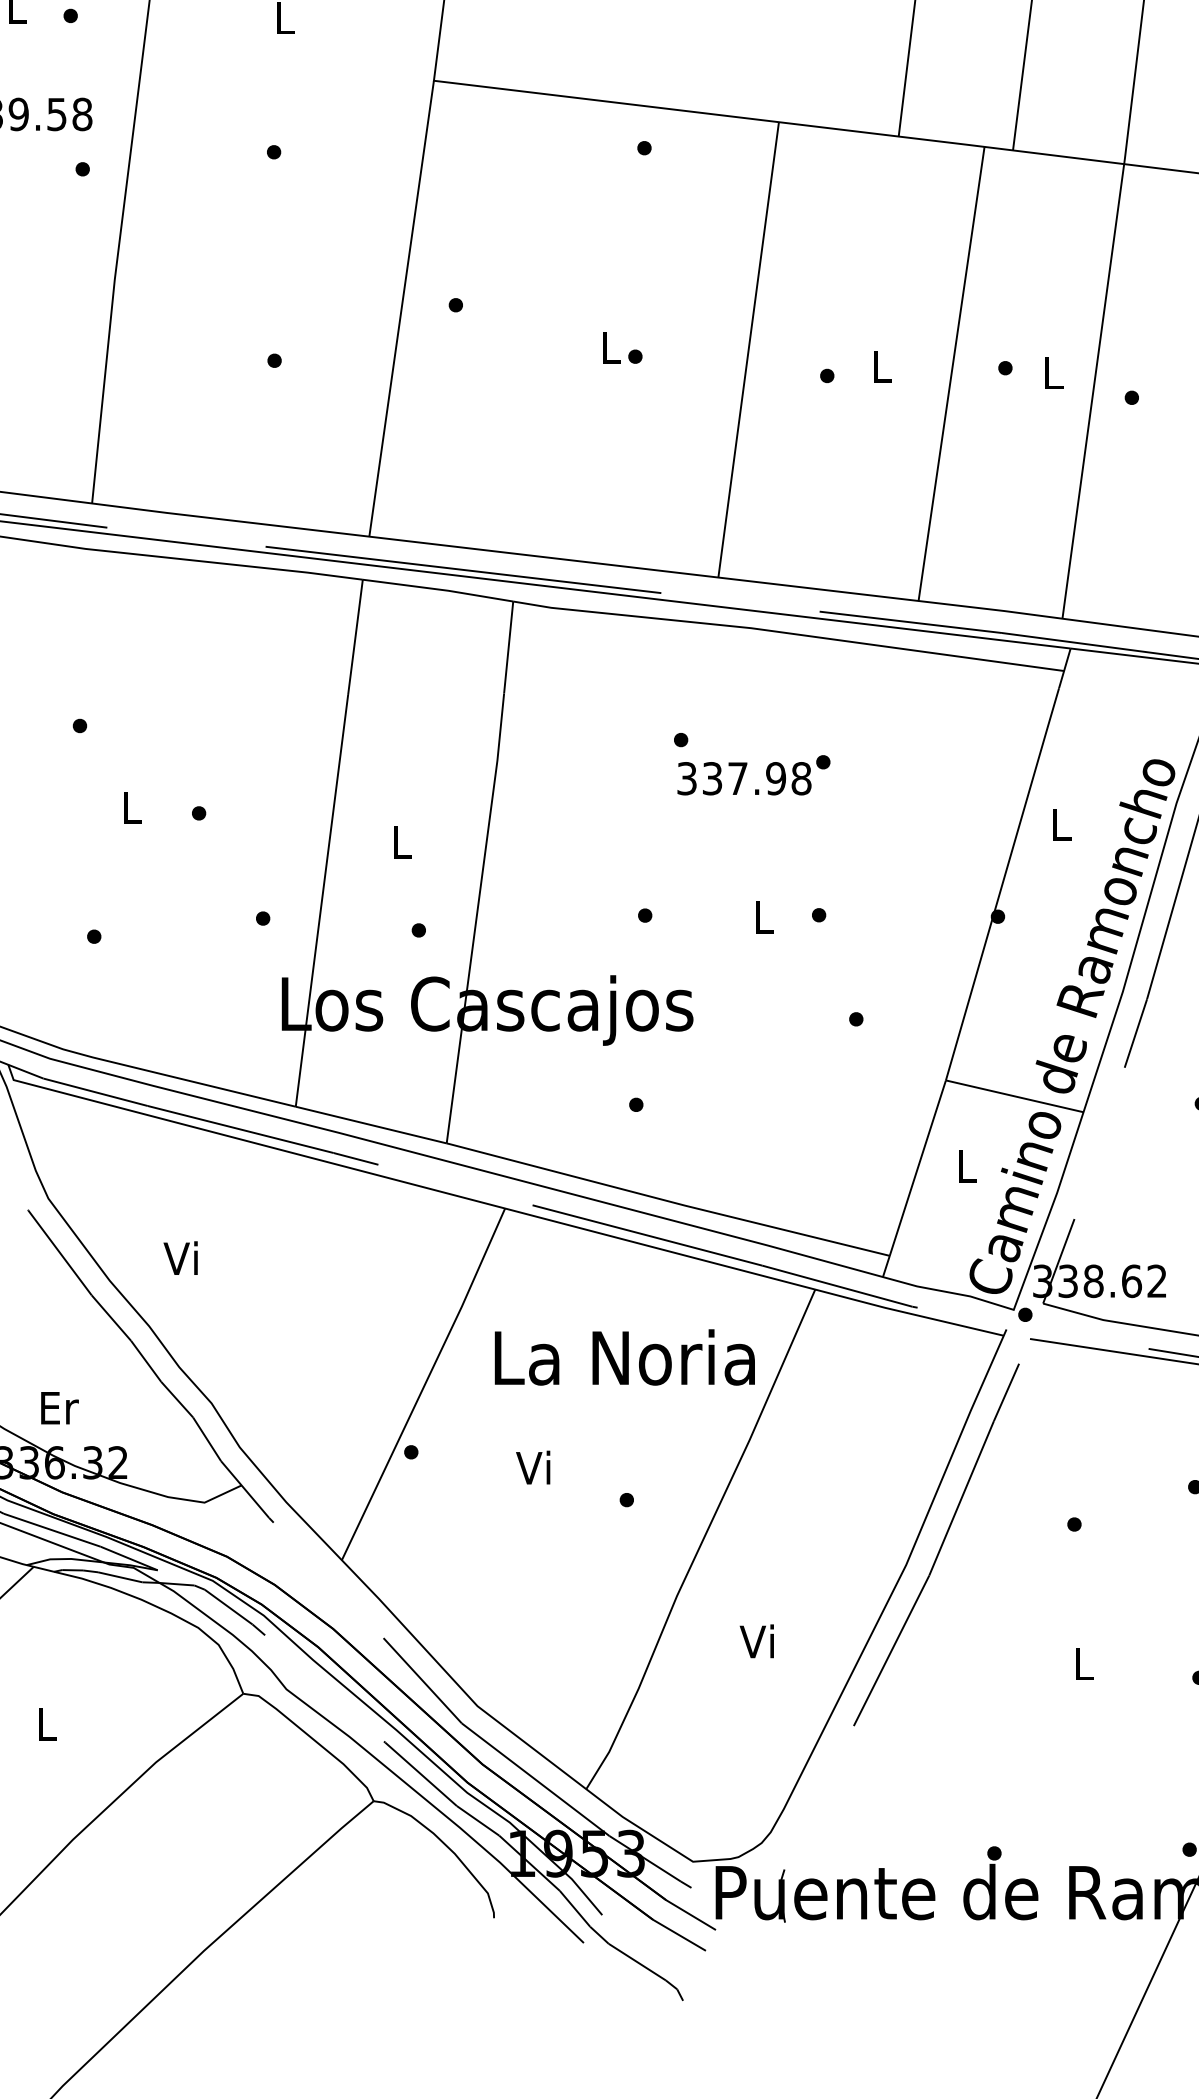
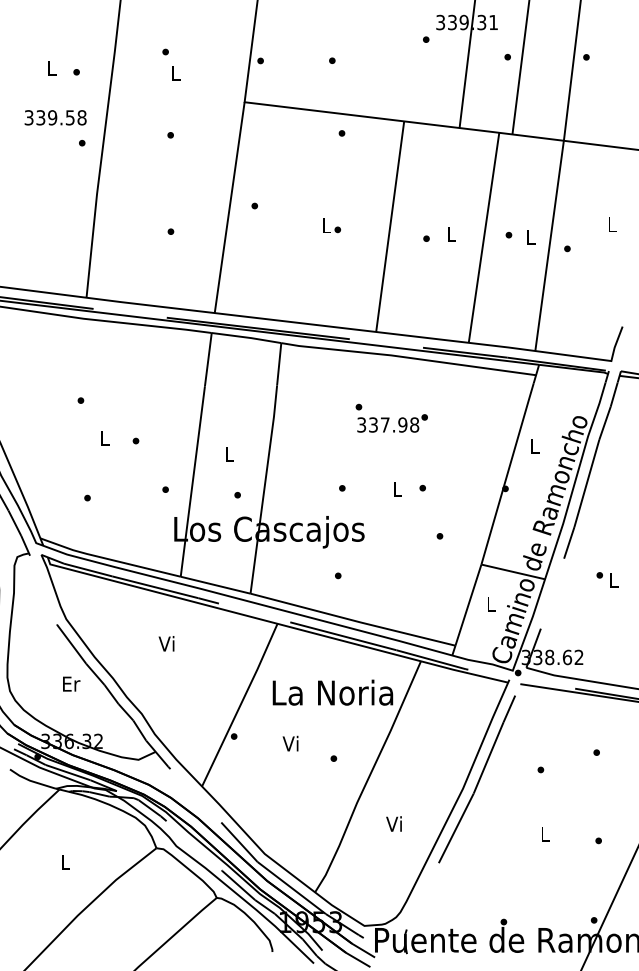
text: (180, 1257) -> (166, 643), moved
text: (59, 1406) -> (71, 683), moved

